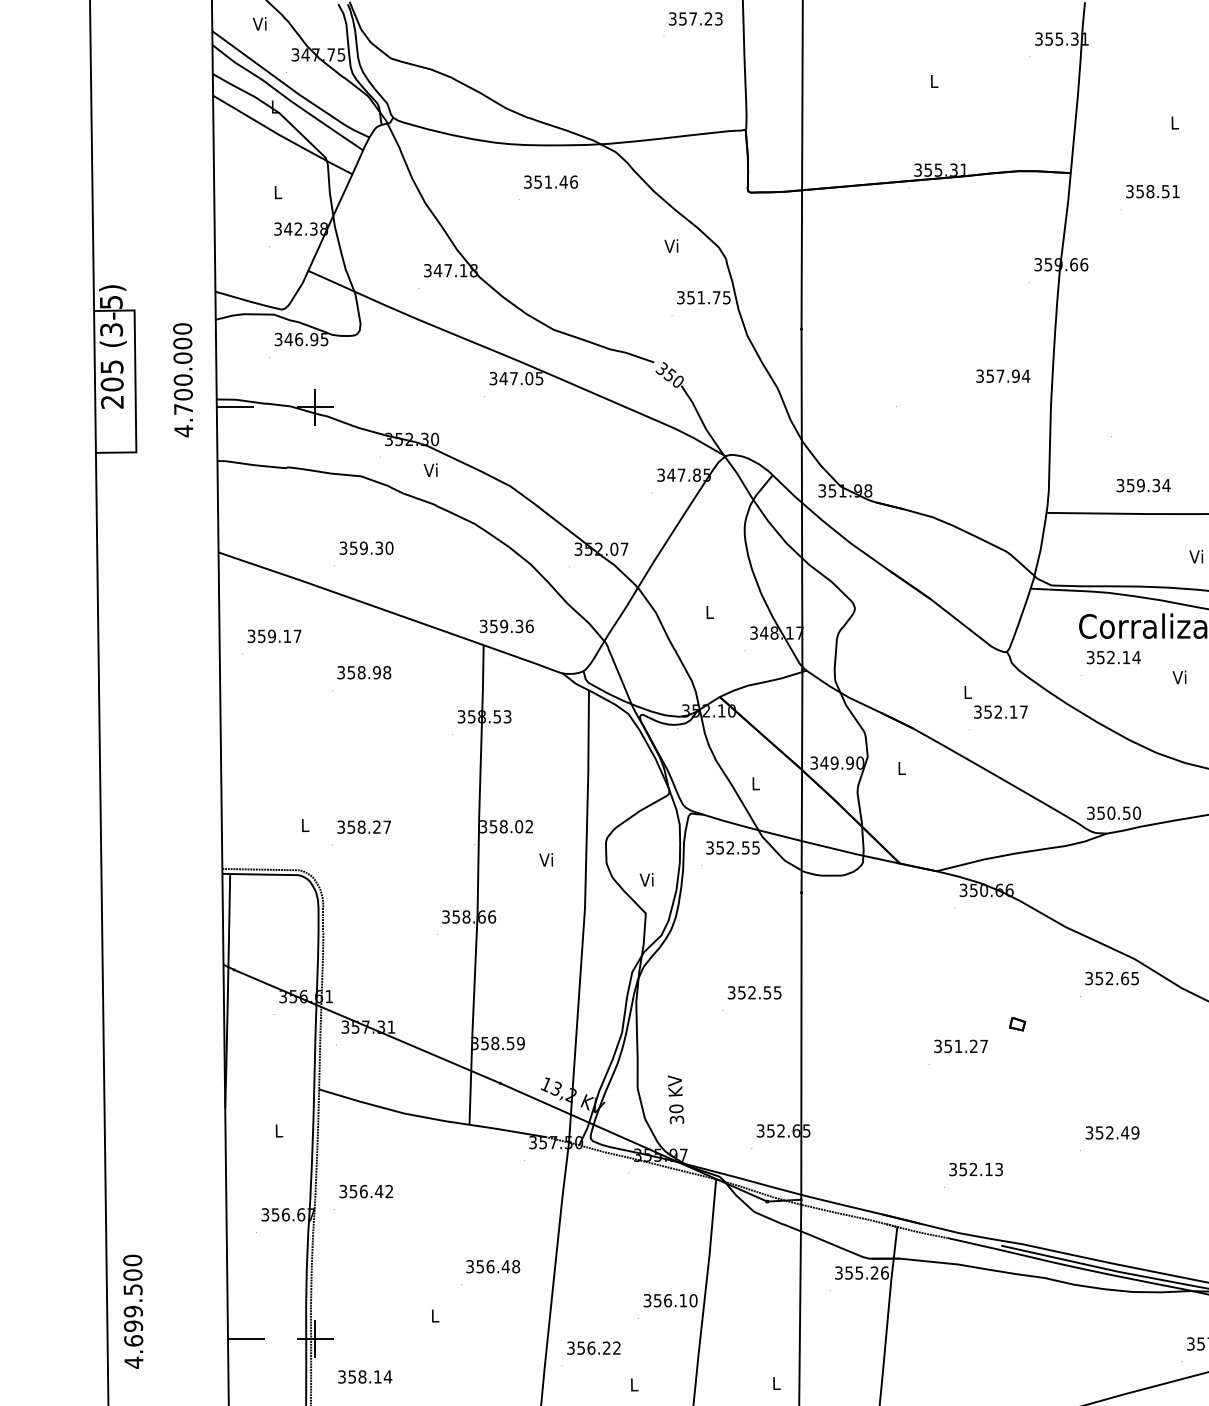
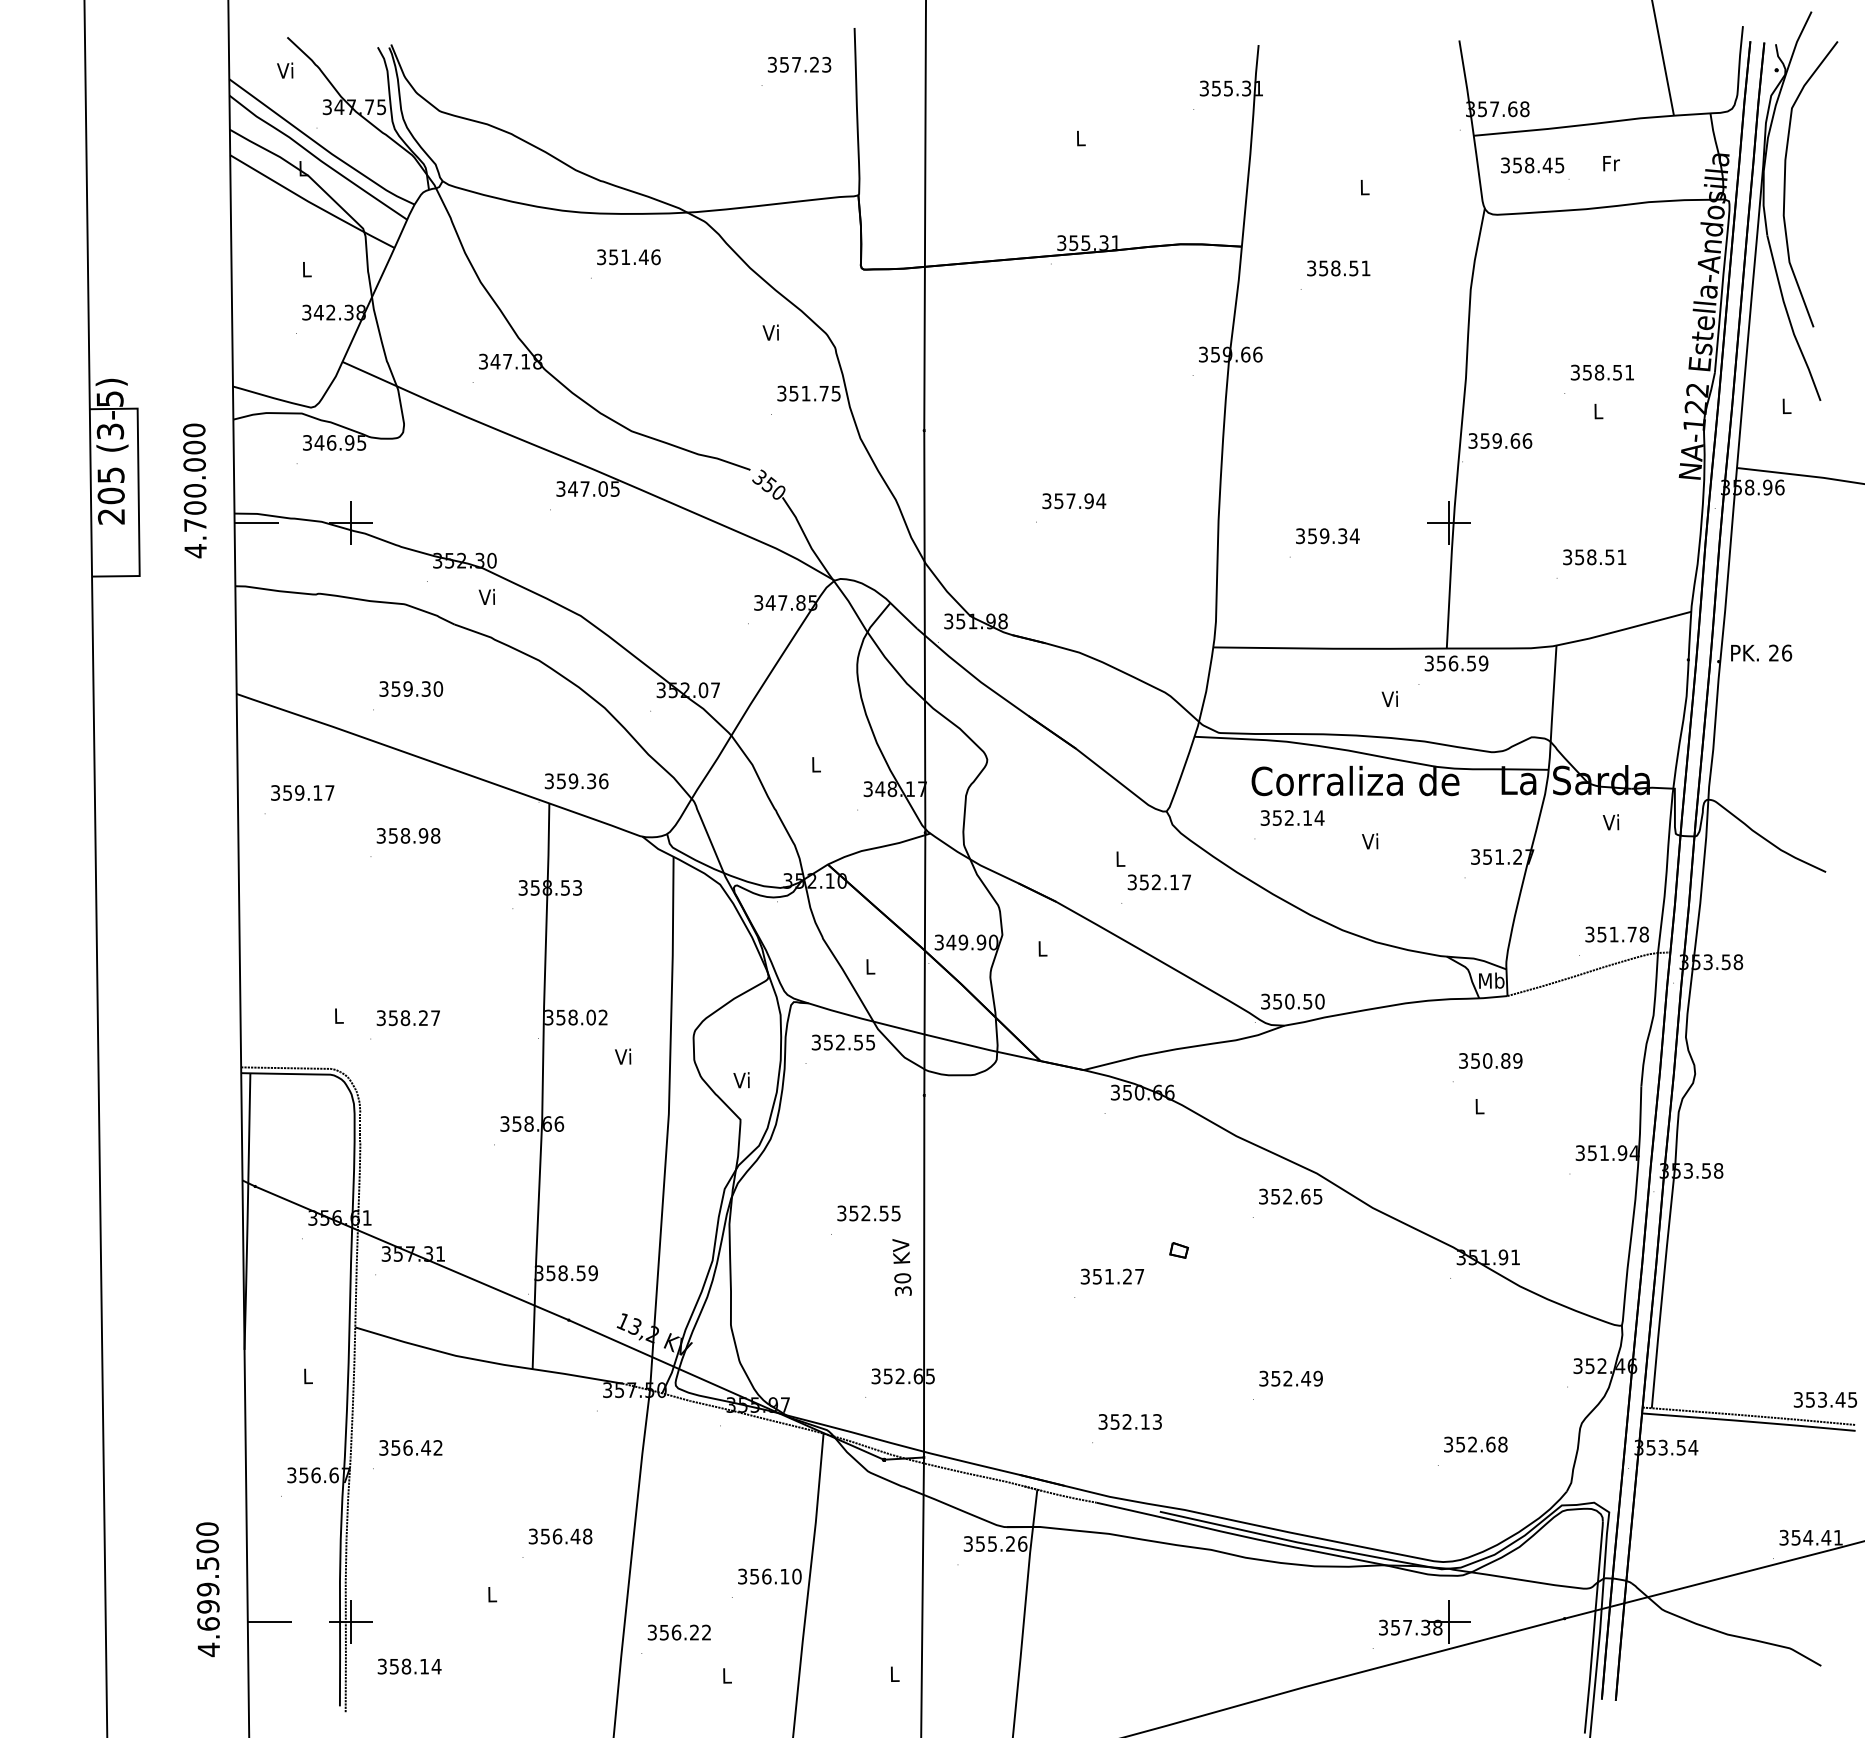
text: (1003, 376) -> (1074, 501), moved
text: (1143, 485) -> (1327, 536), moved
text: (675, 1099) -> (901, 1267), moved
text: (132, 1311) -> (207, 1589), moved

